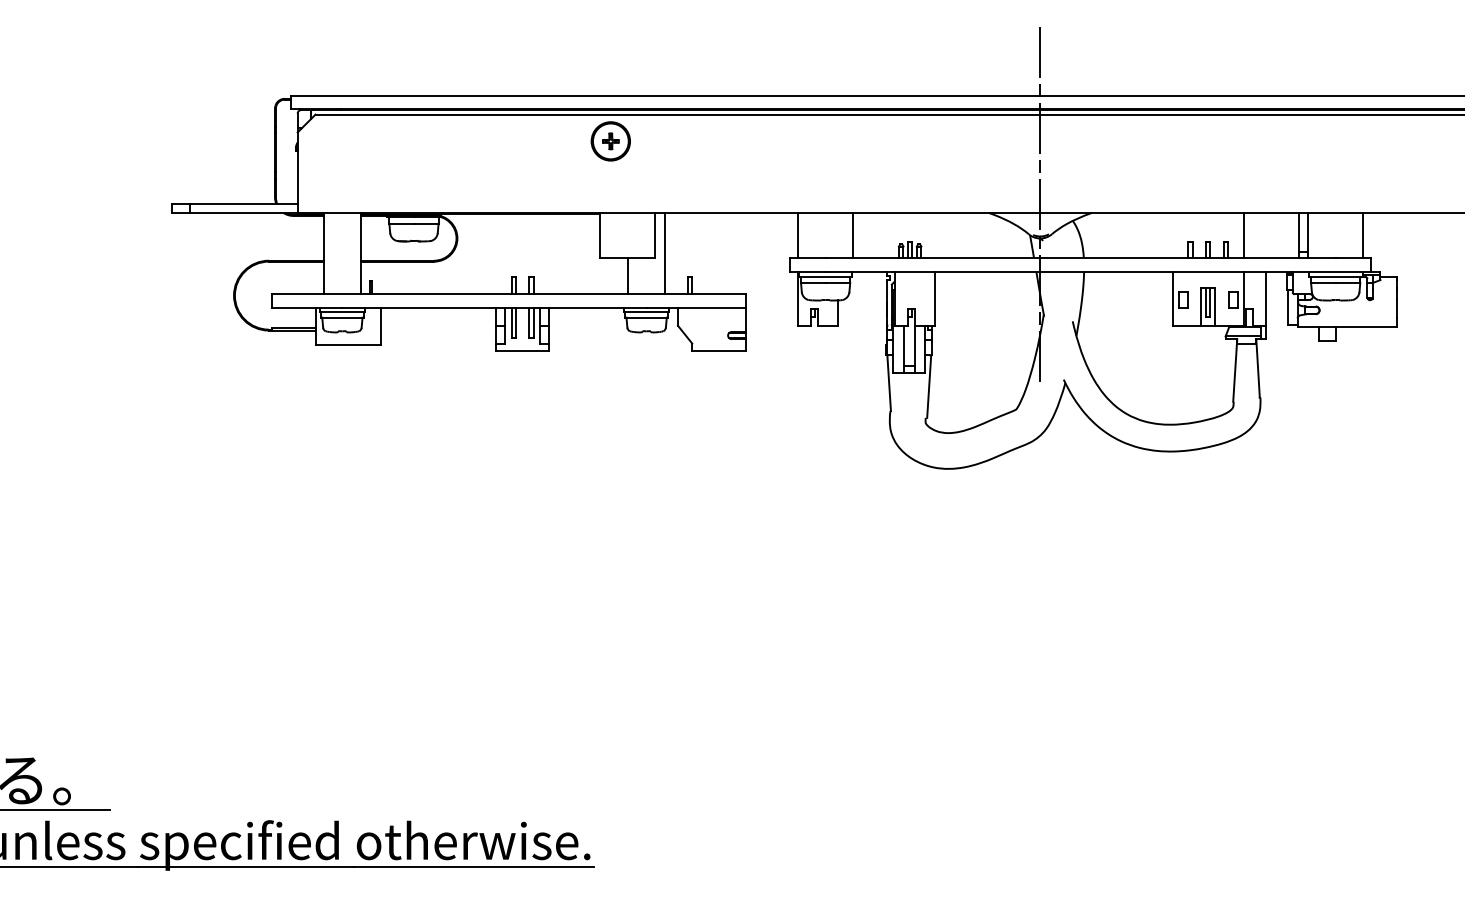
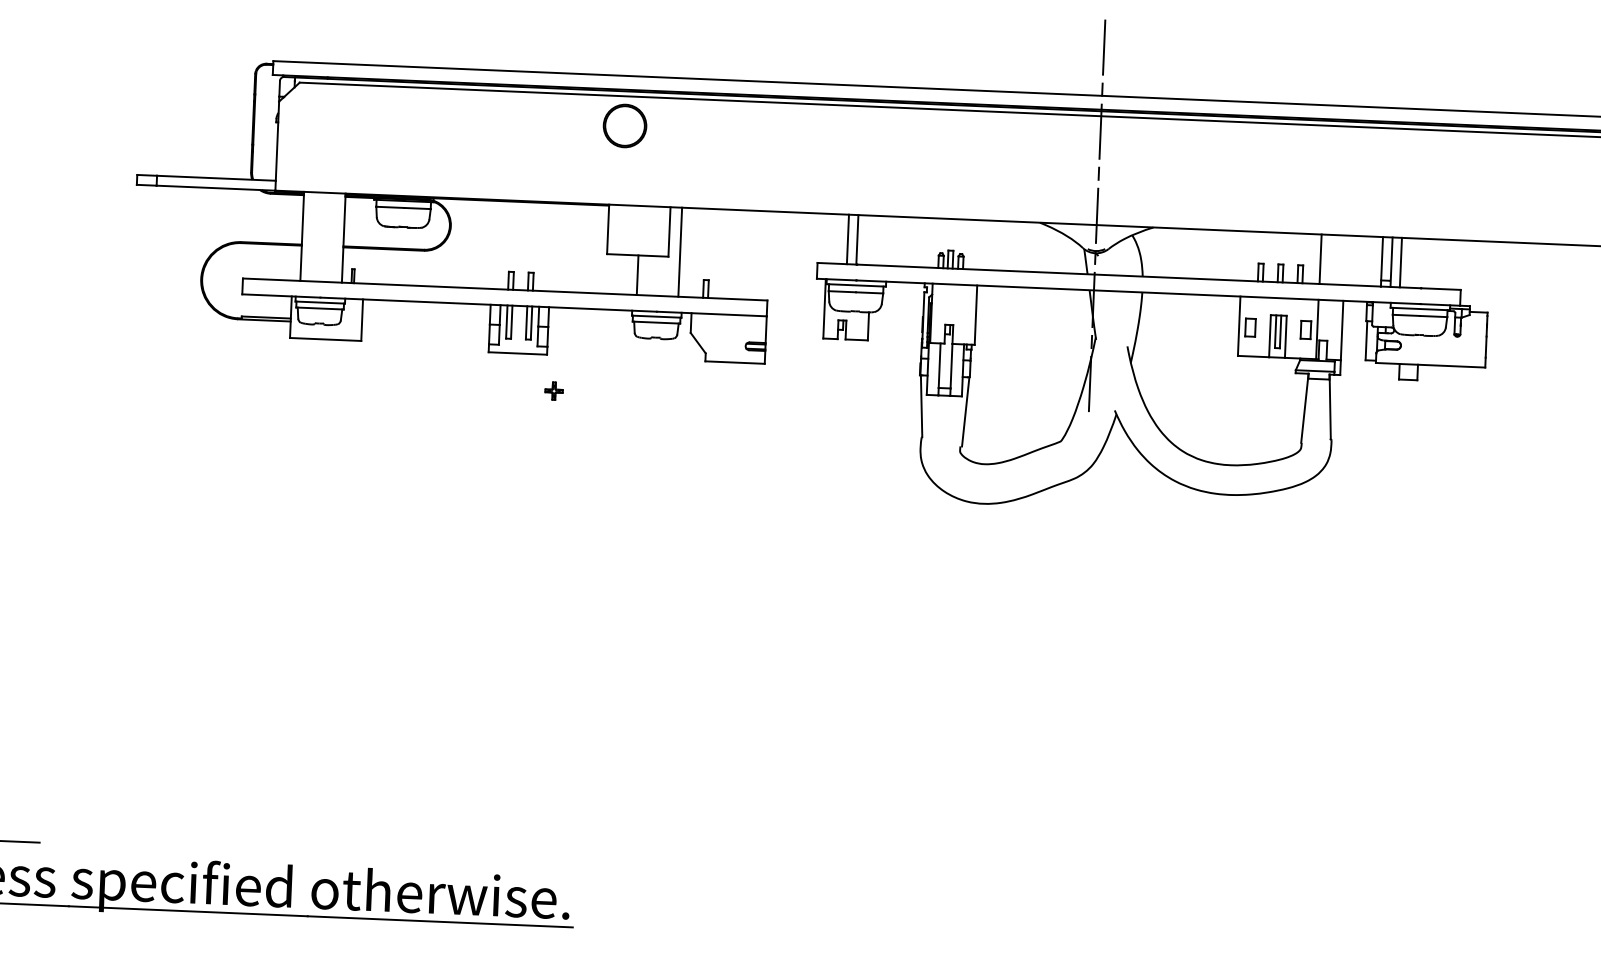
part: (610, 141) -> (553, 391), moved
line: (797, 235) -> (856, 239), moved
line: (853, 235) -> (848, 239), moved
line: (1363, 235) -> (1401, 262), moved

